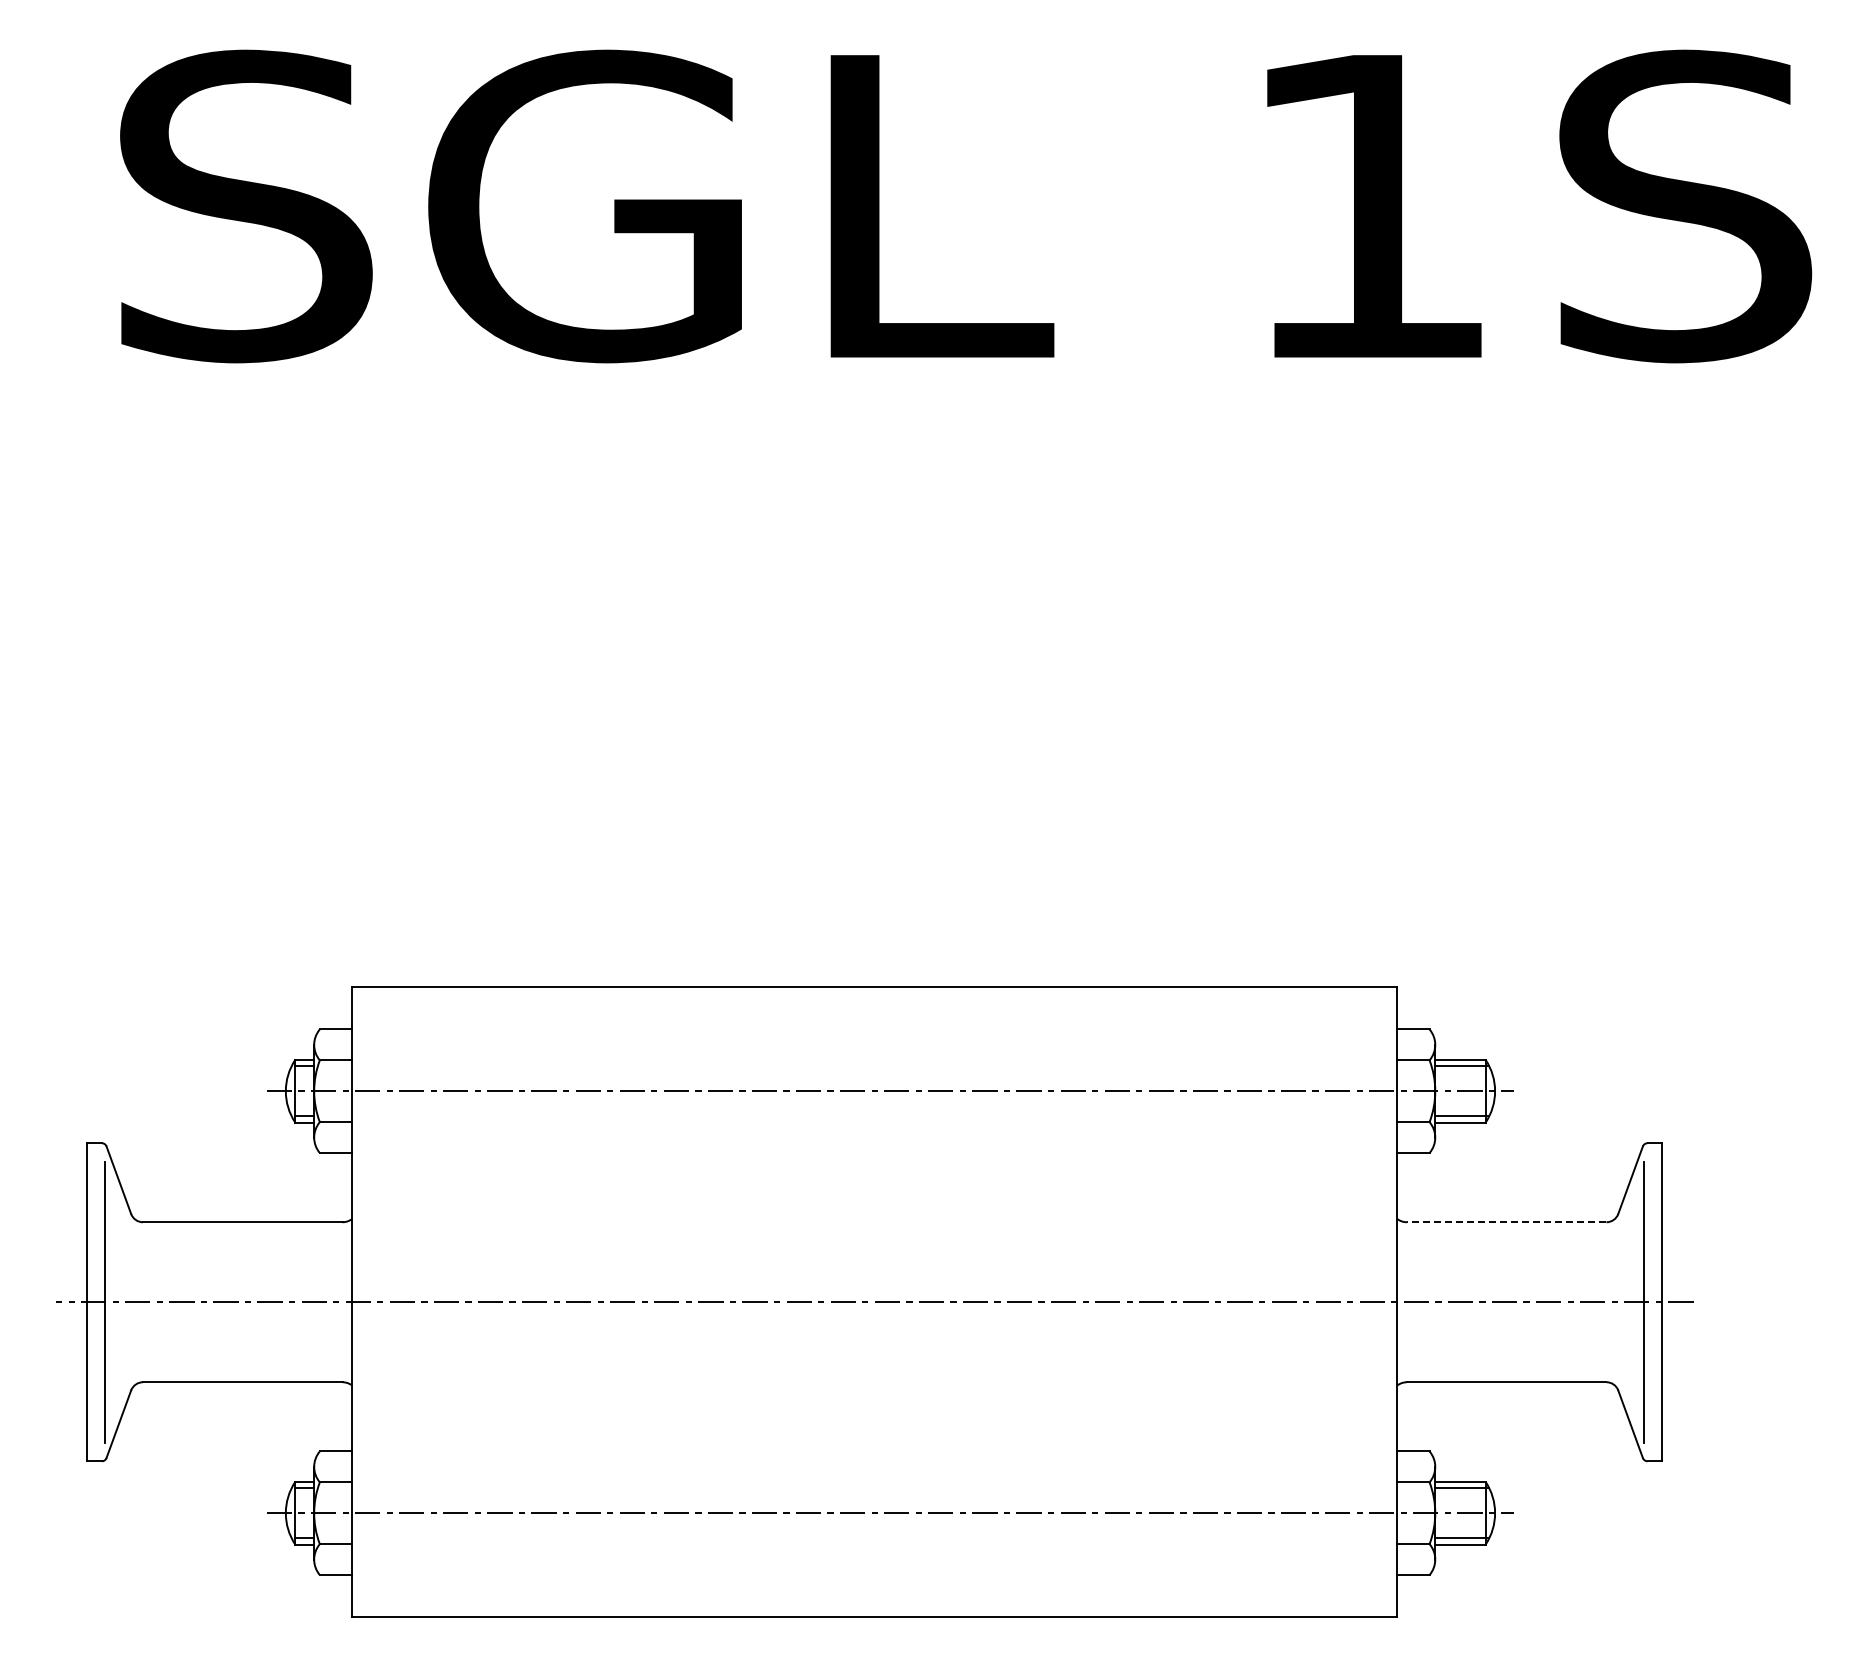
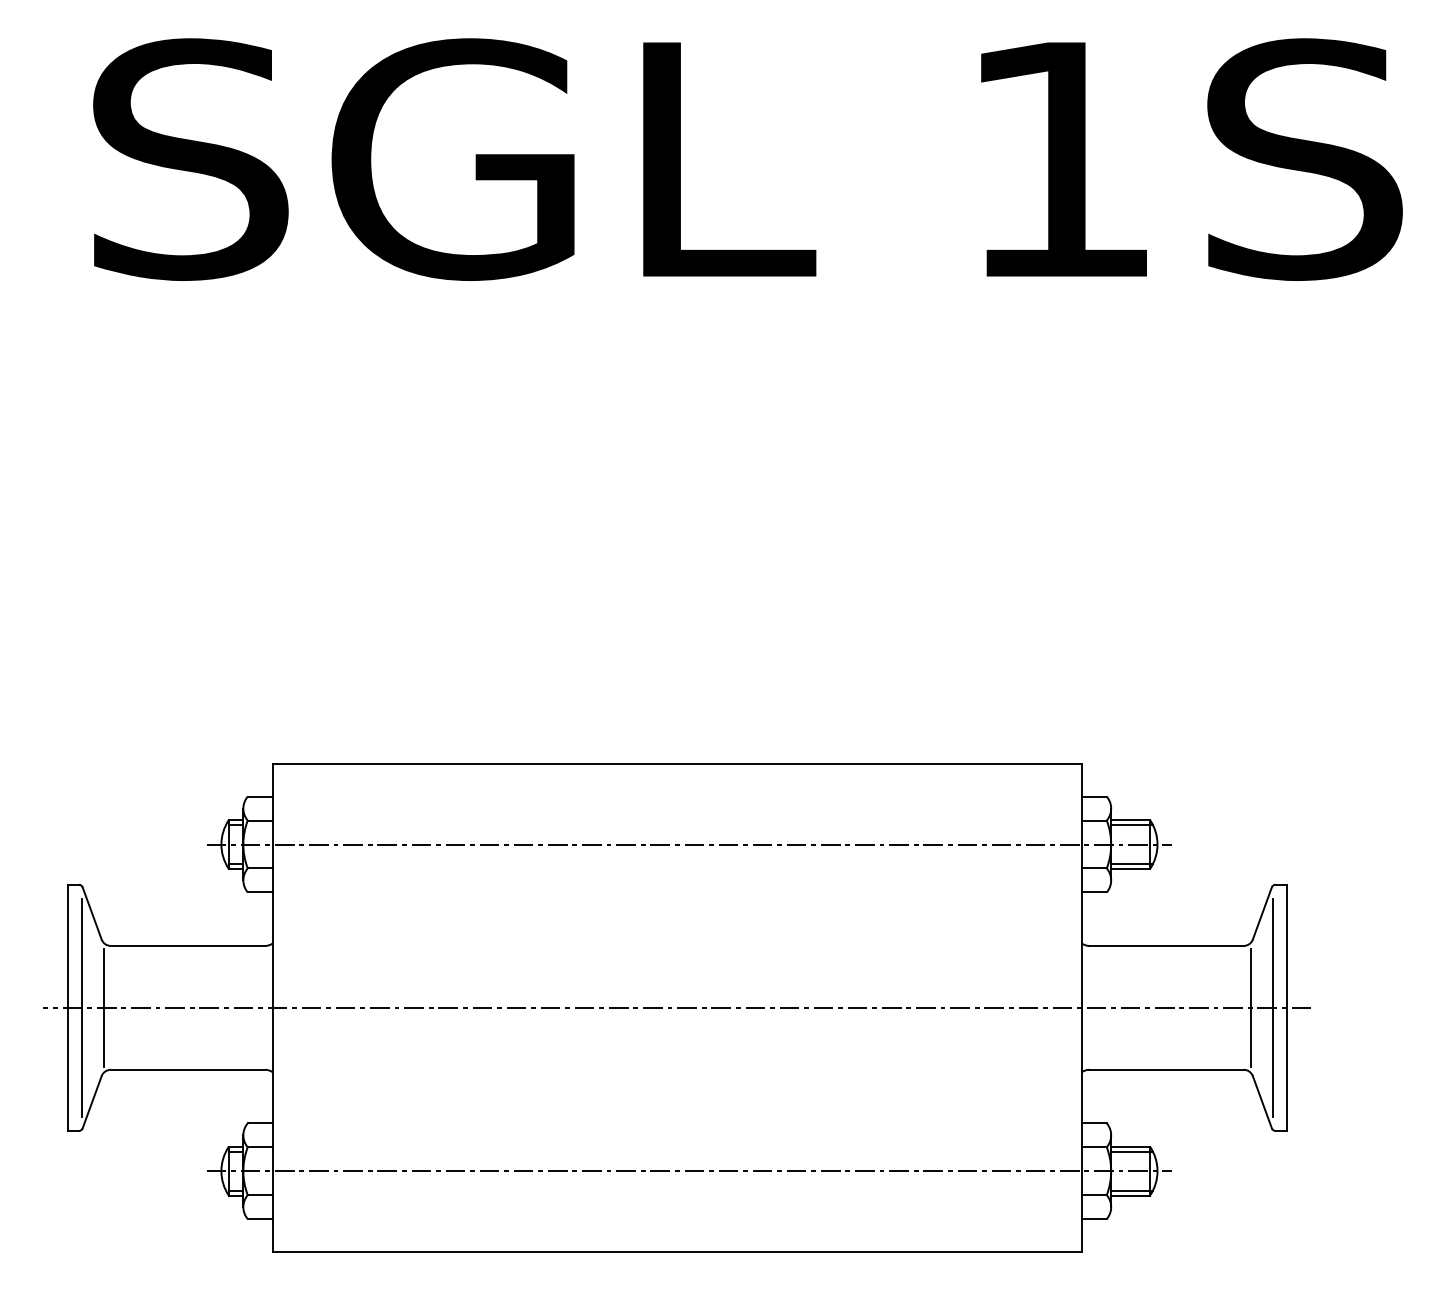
line: (1506, 1222) -> (1166, 946), dashed -> solid
line: (134, 1302) -> (104, 1008), added
line: (1615, 1302) -> (1250, 1008), added

